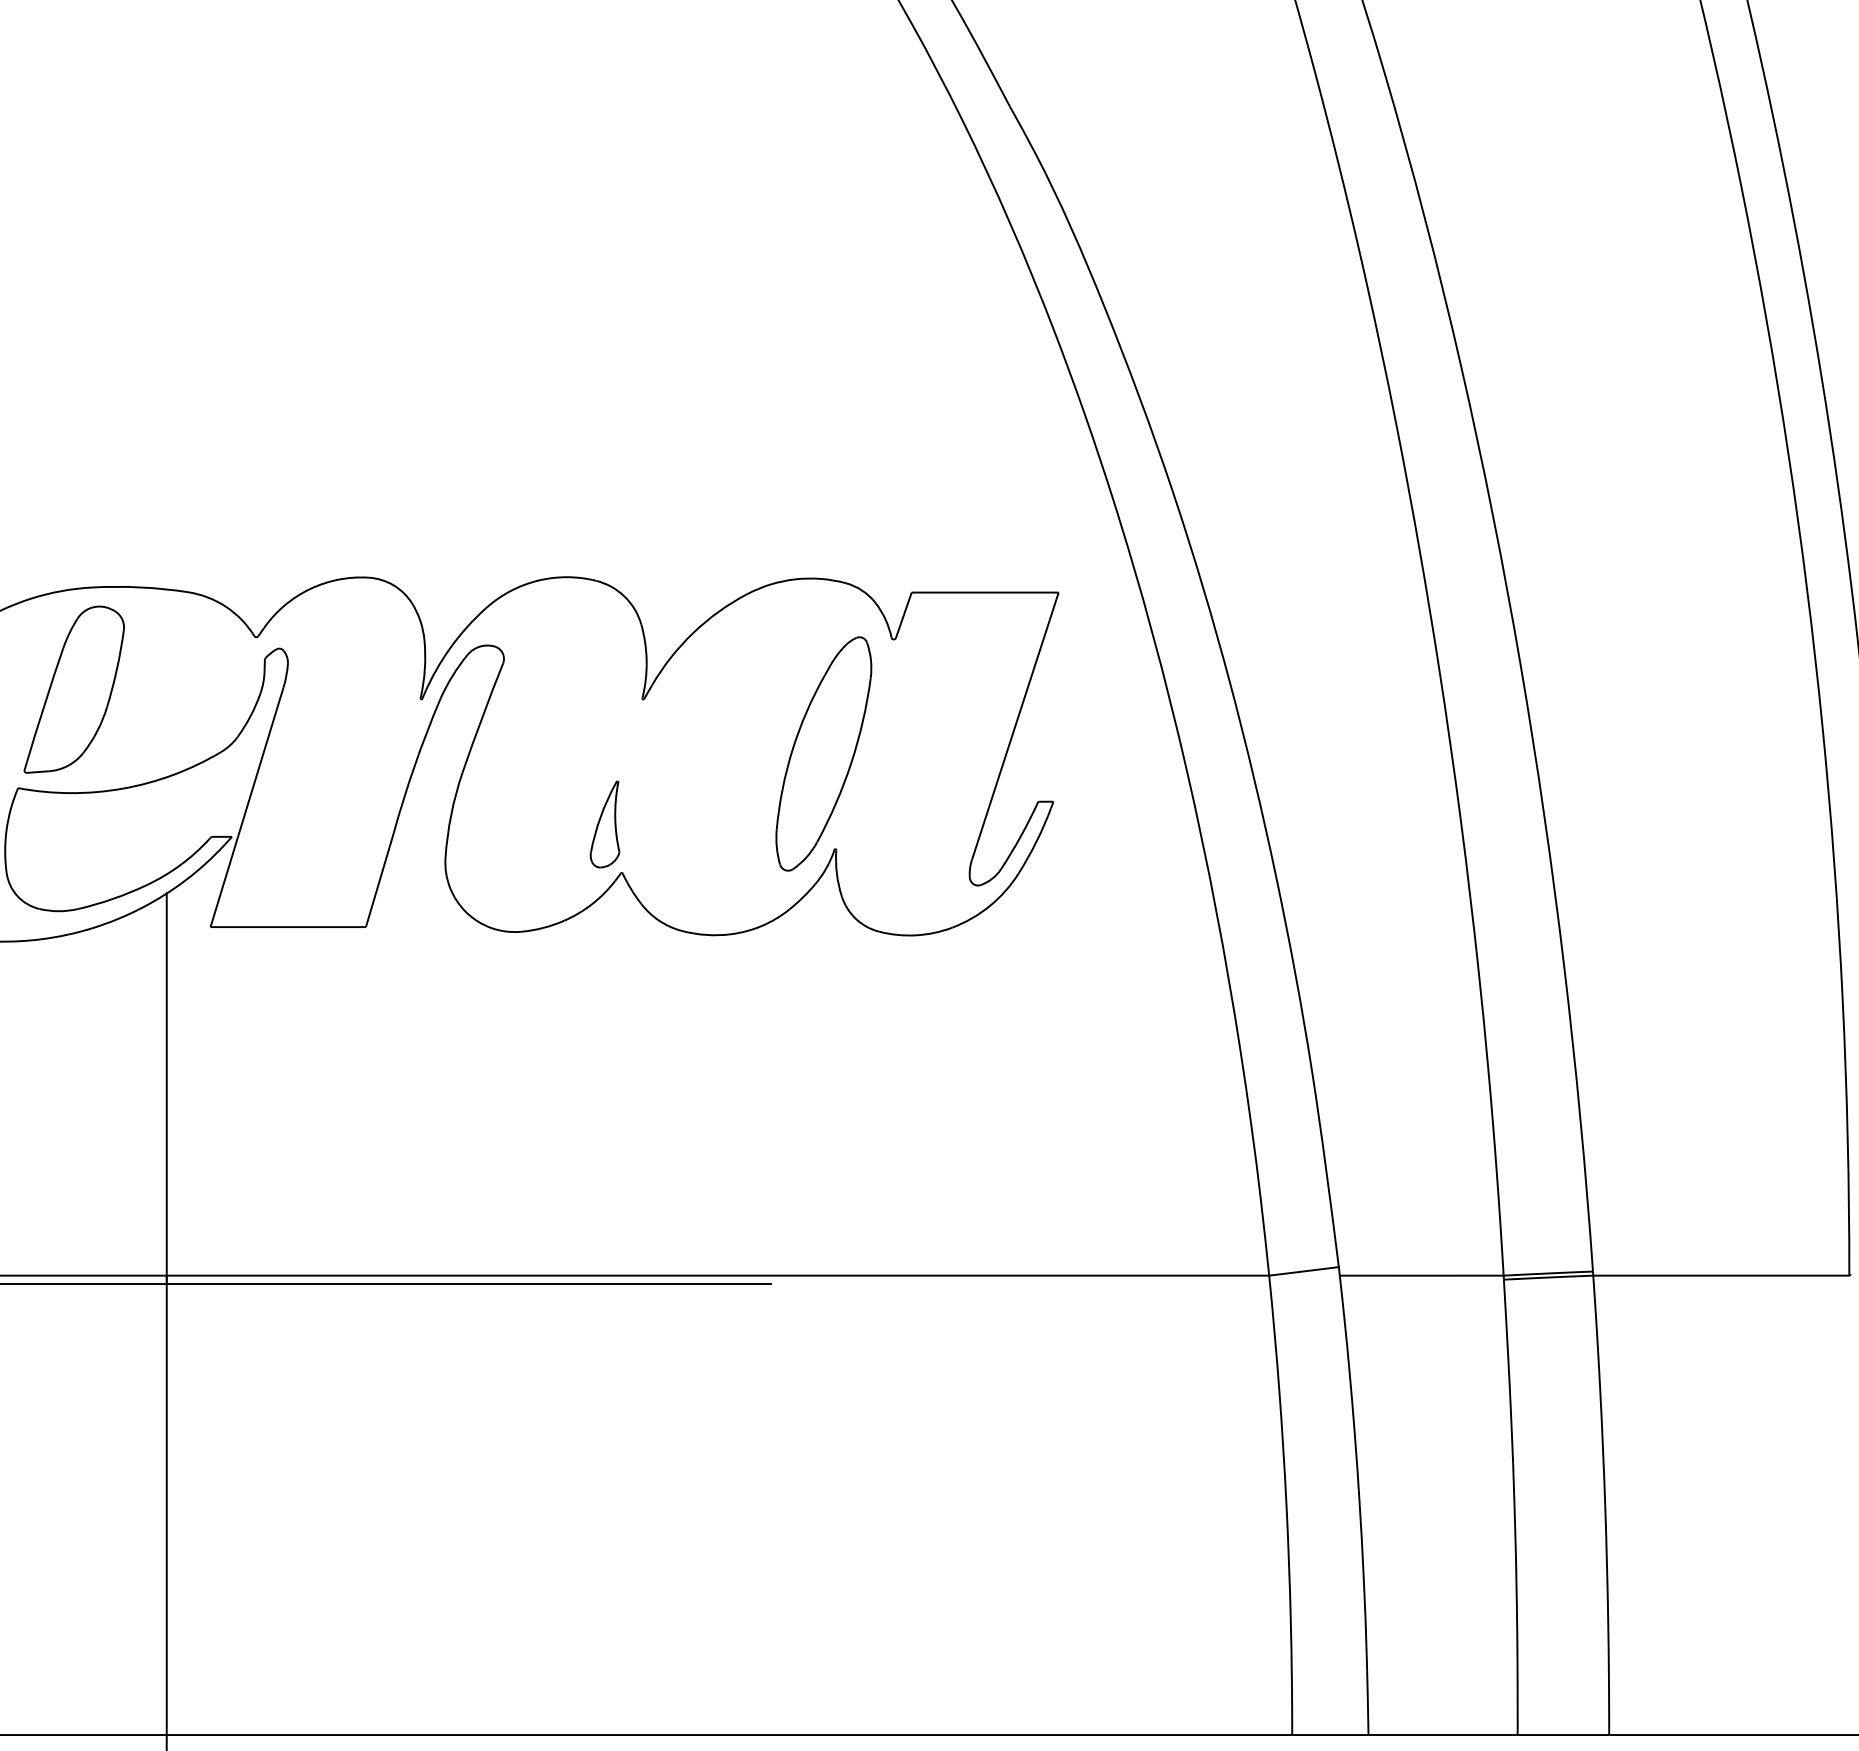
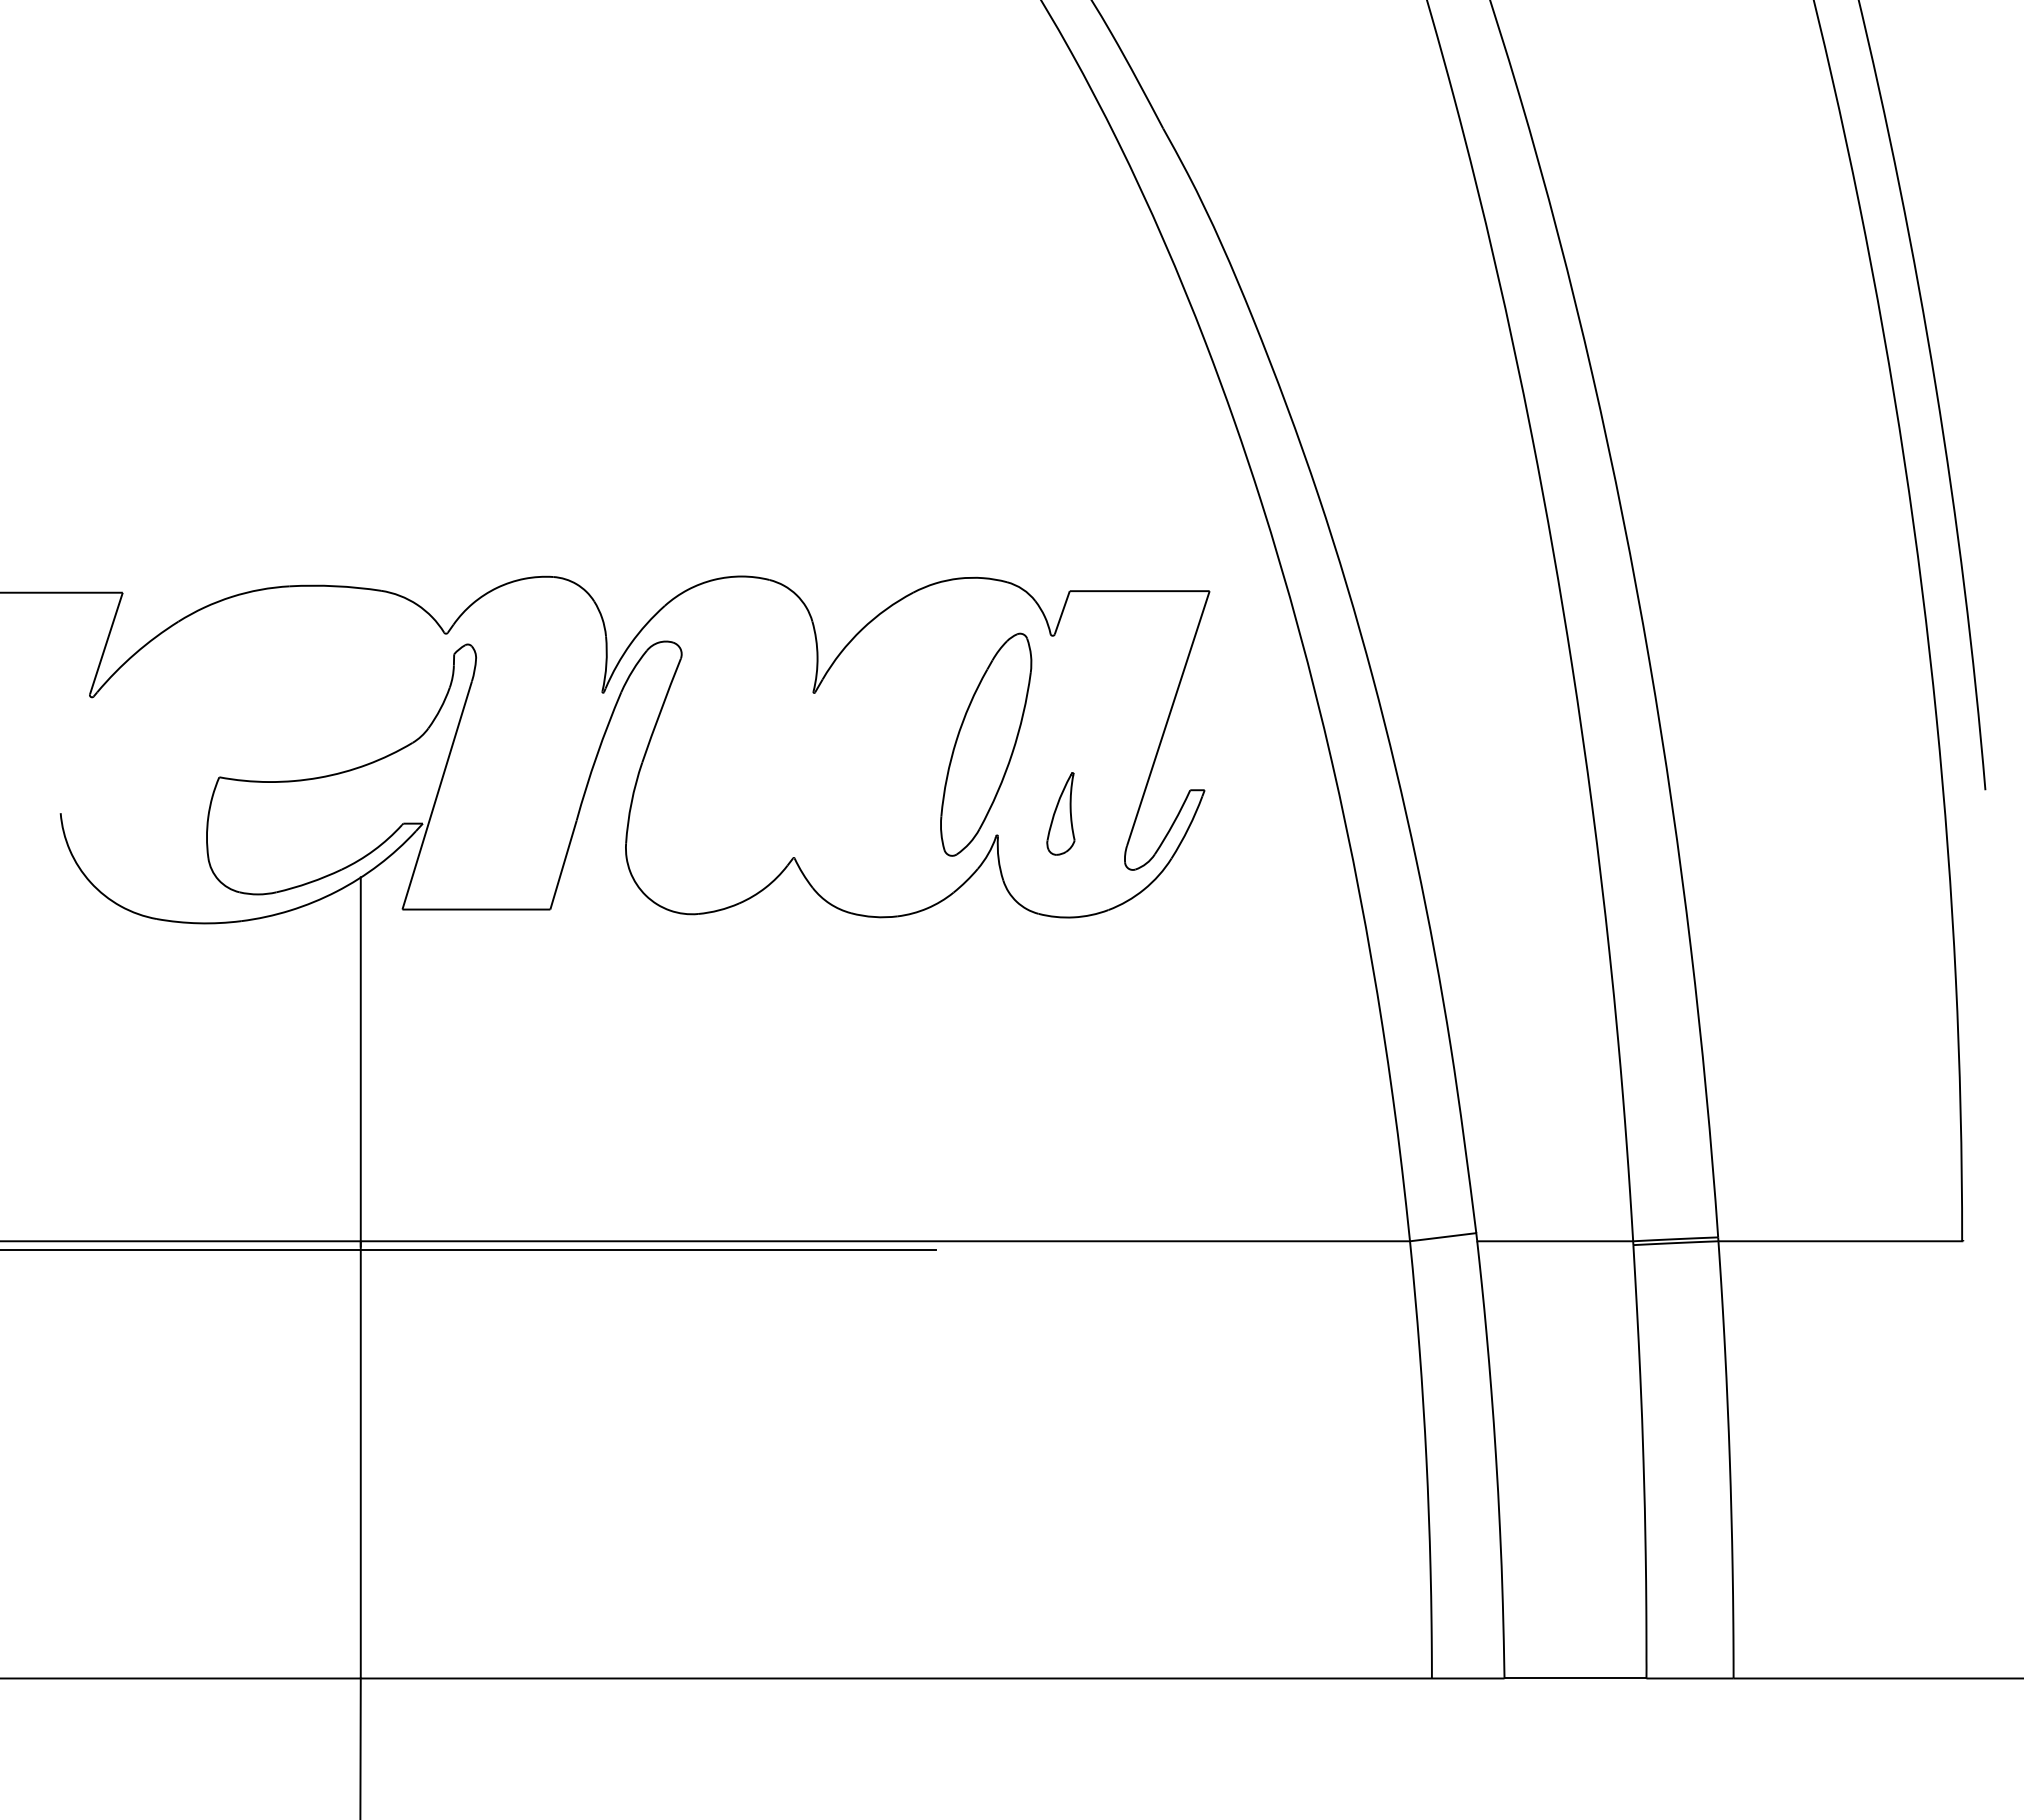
part: (74, 689) -> (272, 683), removed
part: (604, 824) -> (1060, 813), moved

